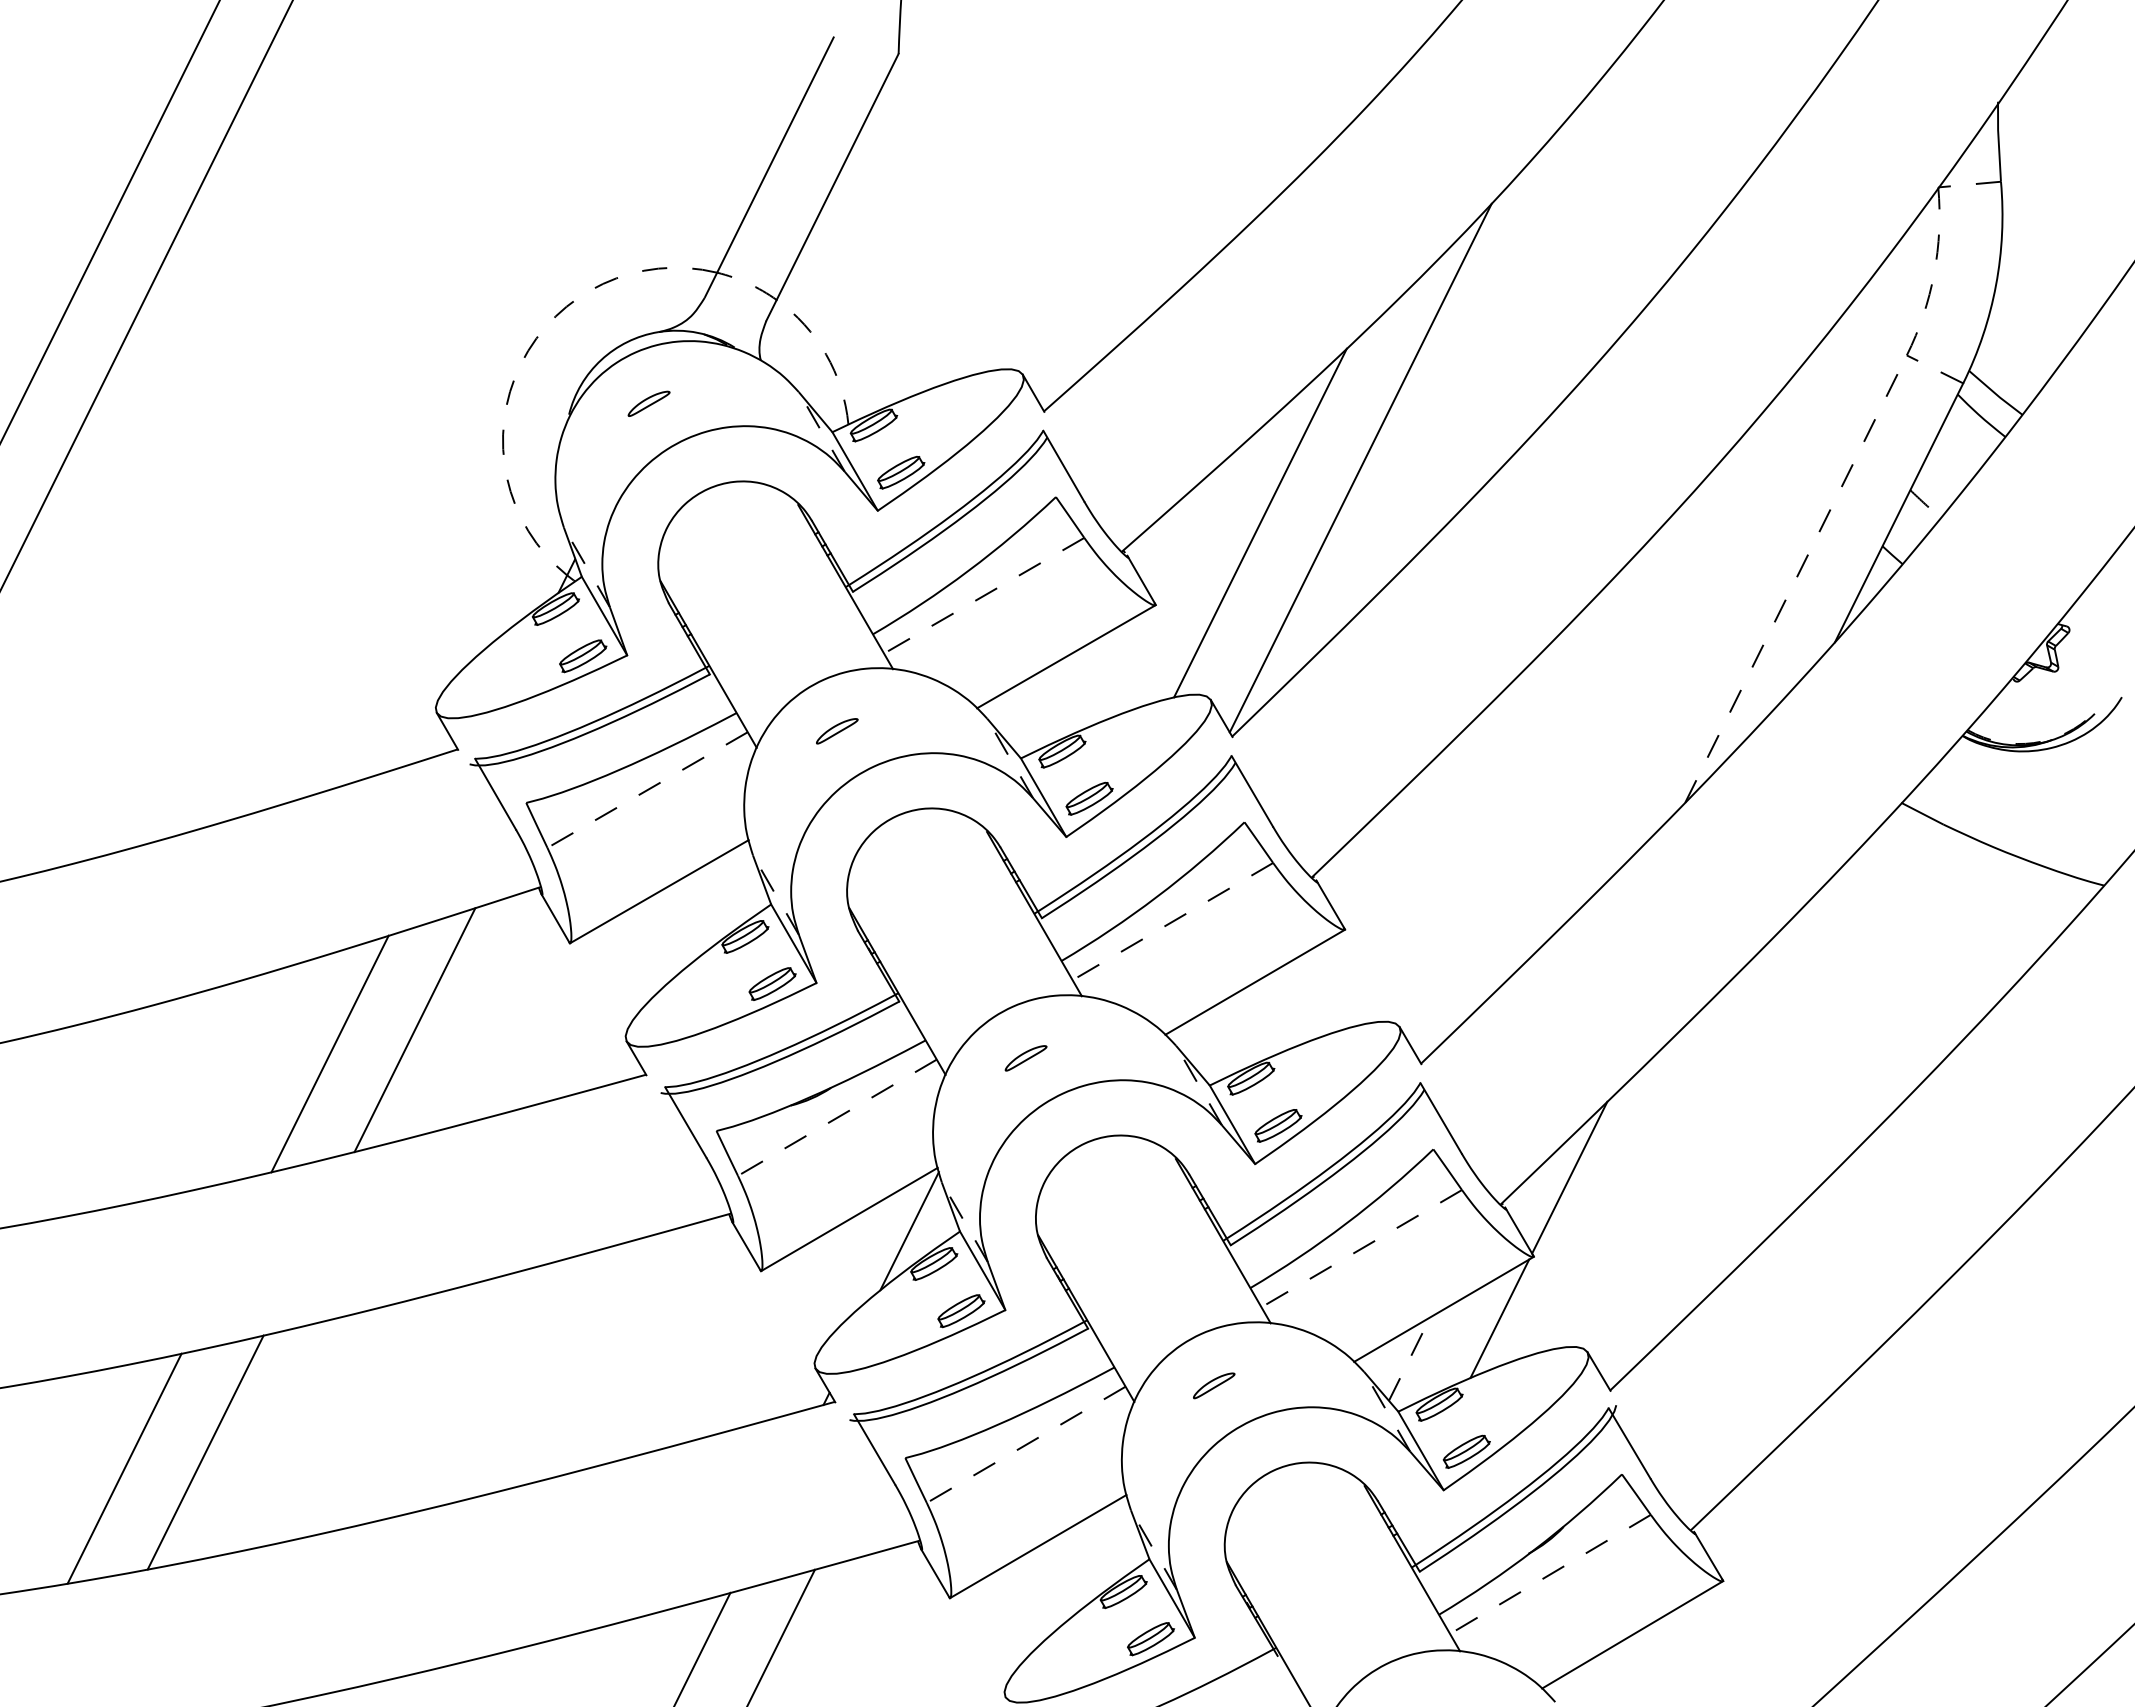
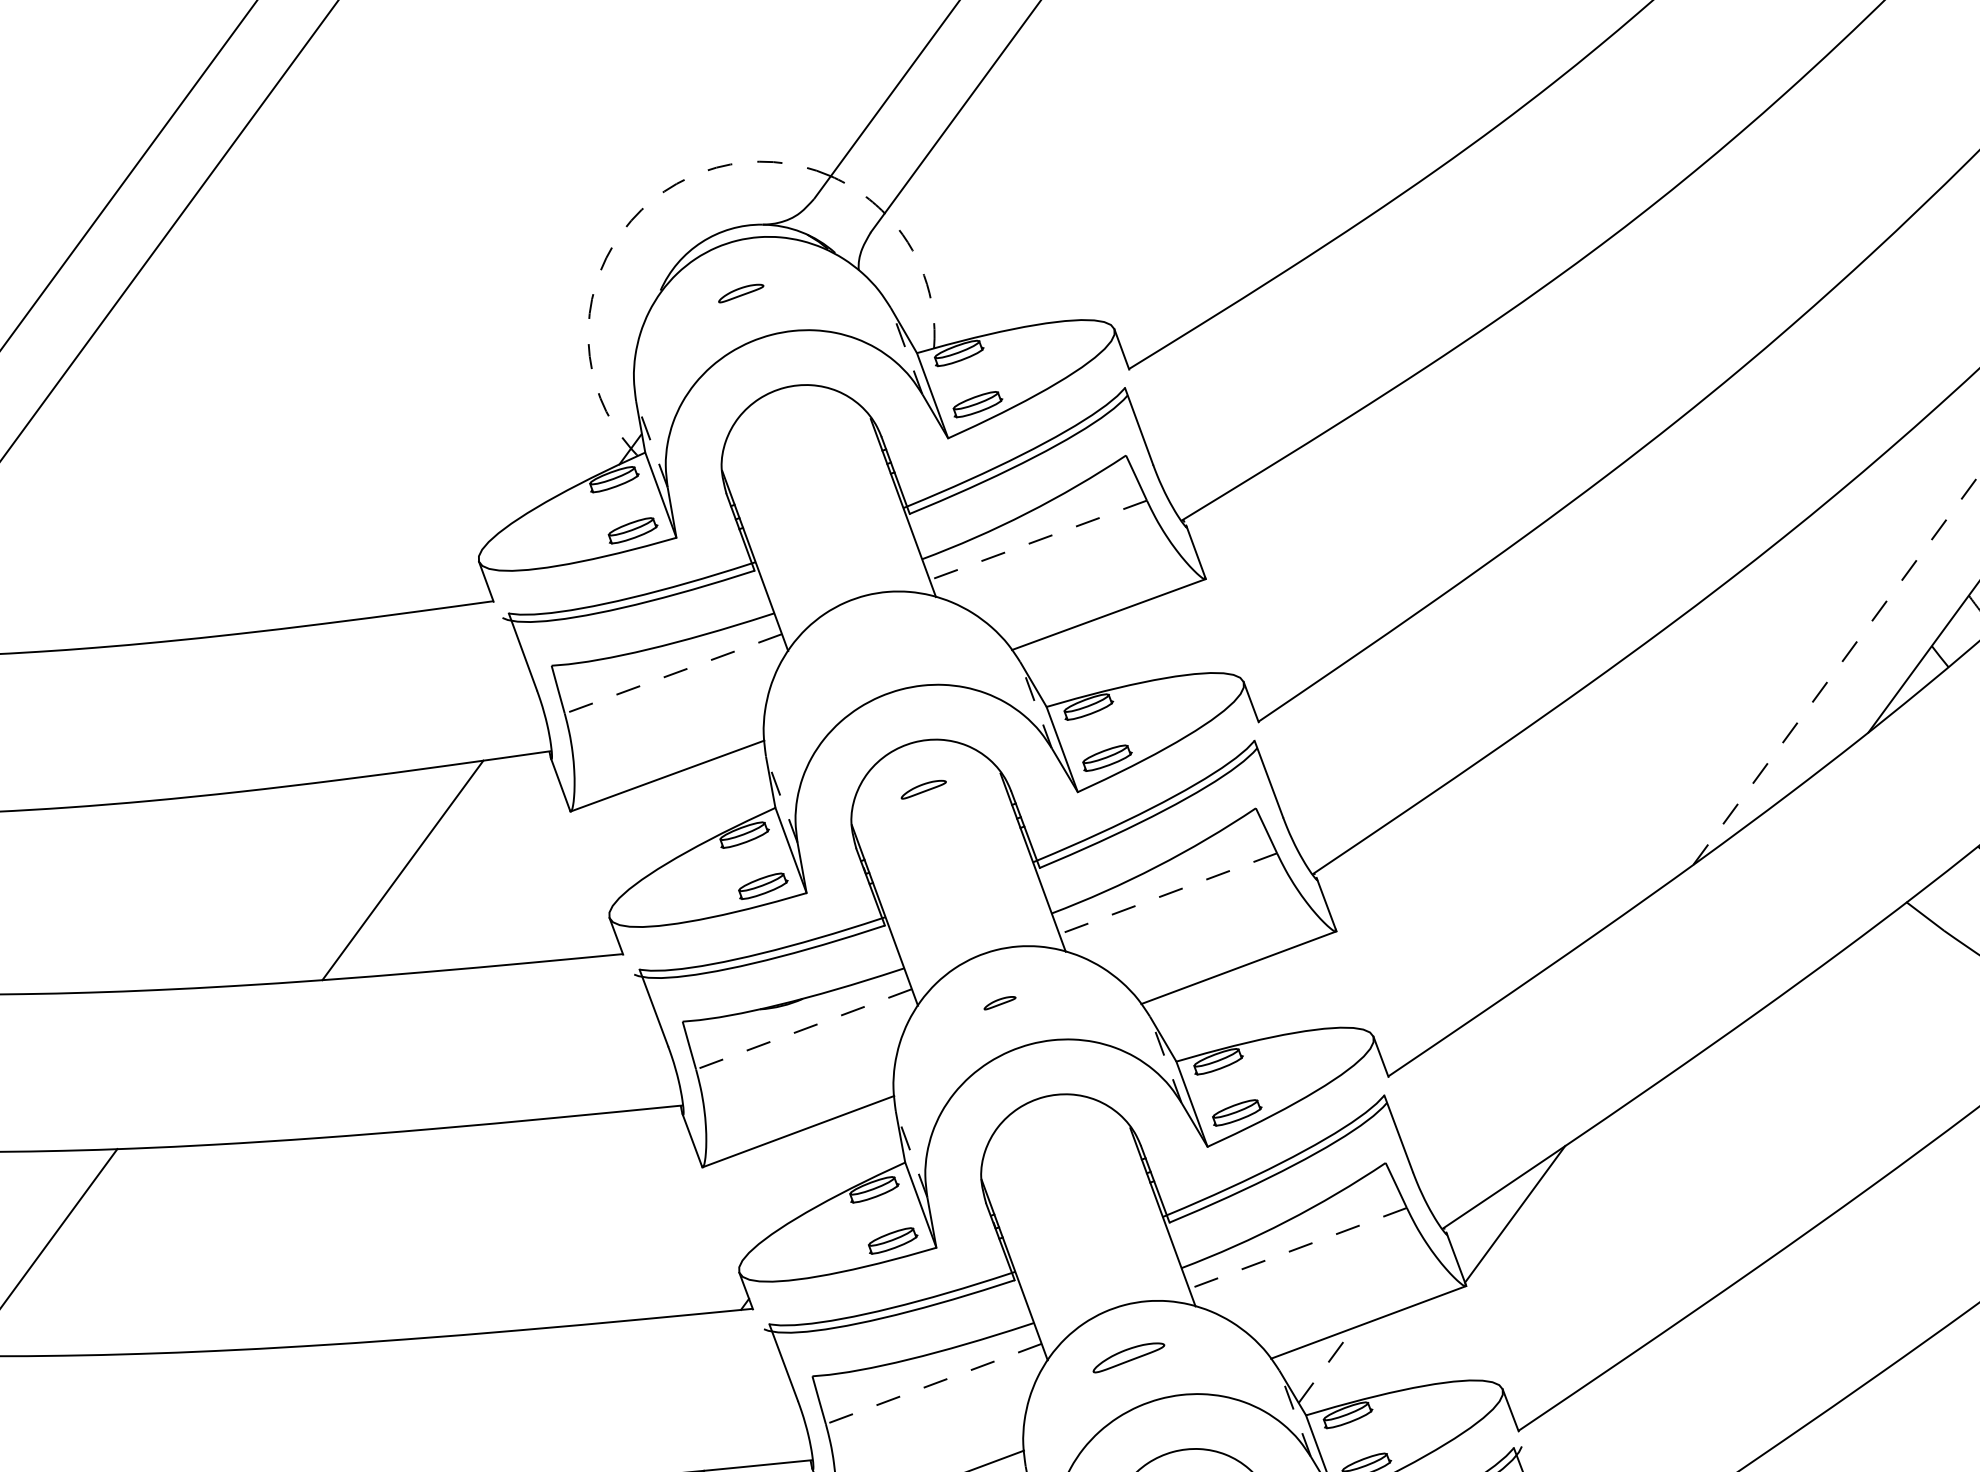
line: (1360, 467) -> (1431, 478), removed
line: (1260, 522) -> (1323, 515), removed
part: (837, 731) -> (924, 790), moved
line: (329, 1053) -> (314, 878), removed
part: (1025, 1058) -> (999, 1003), size x0.7
line: (909, 1231) -> (855, 1153), removed
line: (1499, 1318) -> (1421, 1340), removed
part: (1214, 1385) -> (1129, 1357), size x1.6
line: (205, 1452) -> (123, 1250), removed

